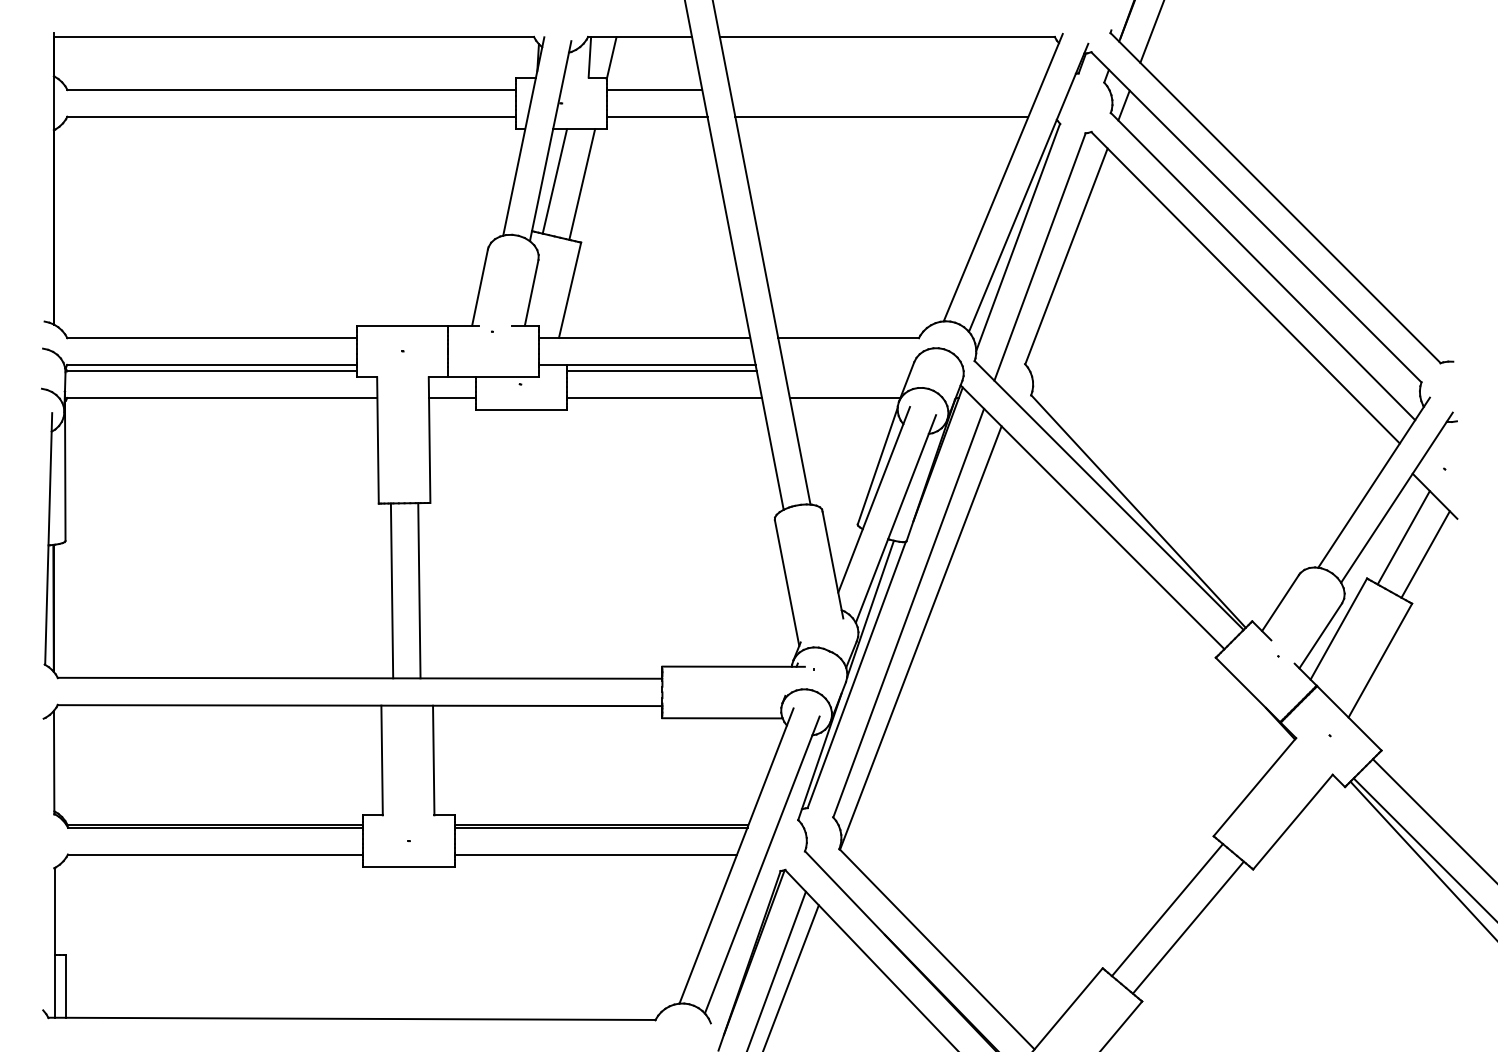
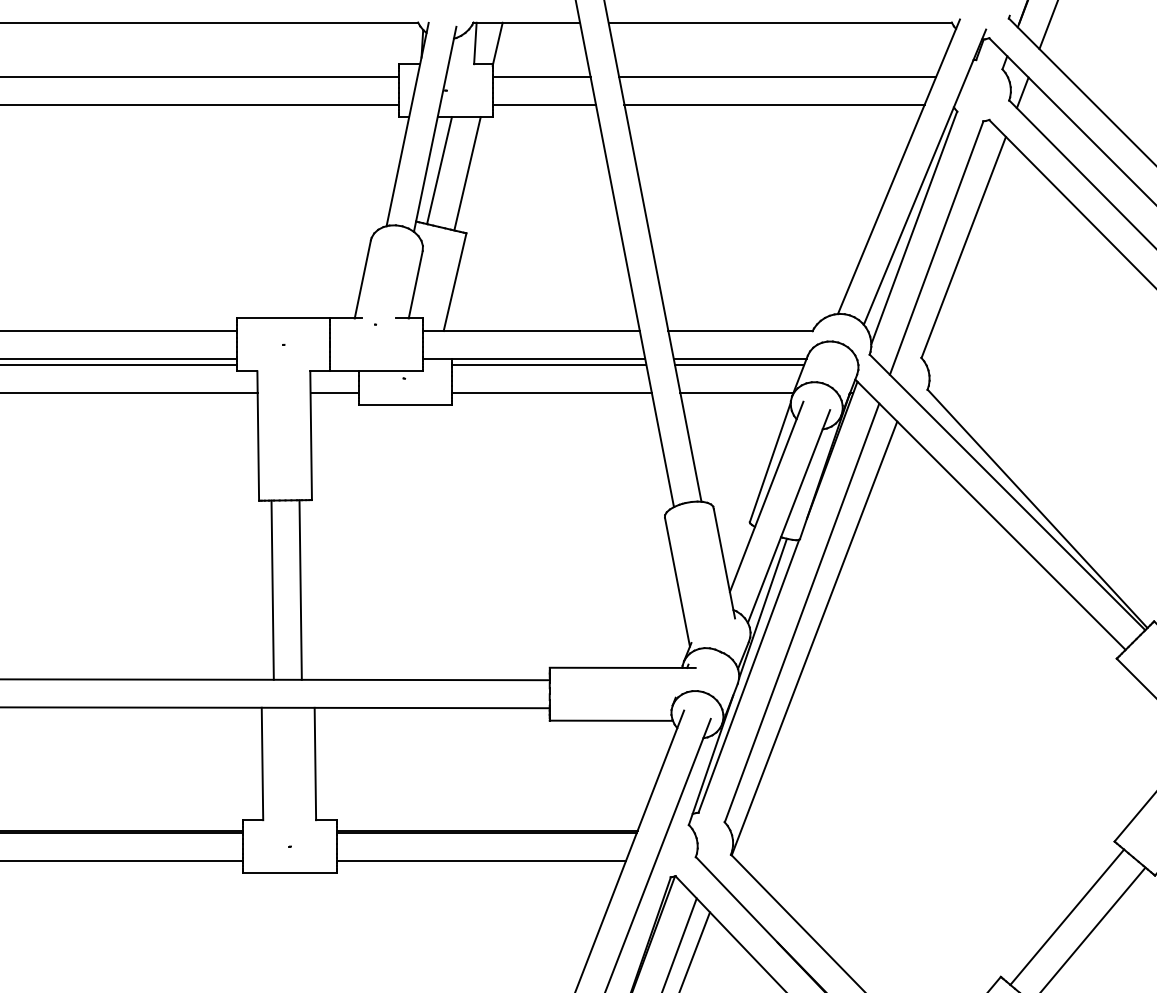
line: (884, 89) -> (777, 76), added
line: (848, 365) -> (740, 359), added
line: (847, 370) -> (739, 364), added

